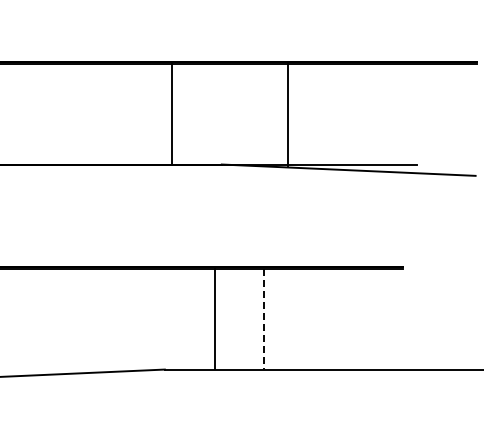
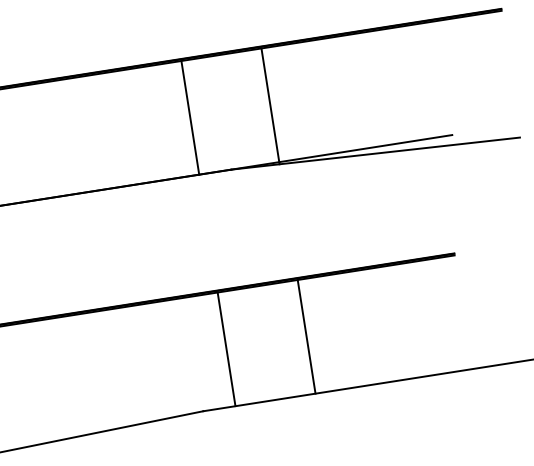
line: (172, 113) -> (190, 117), moved
line: (288, 114) -> (270, 105), moved
line: (215, 318) -> (226, 348), moved
line: (264, 319) -> (306, 337), dashed -> solid

